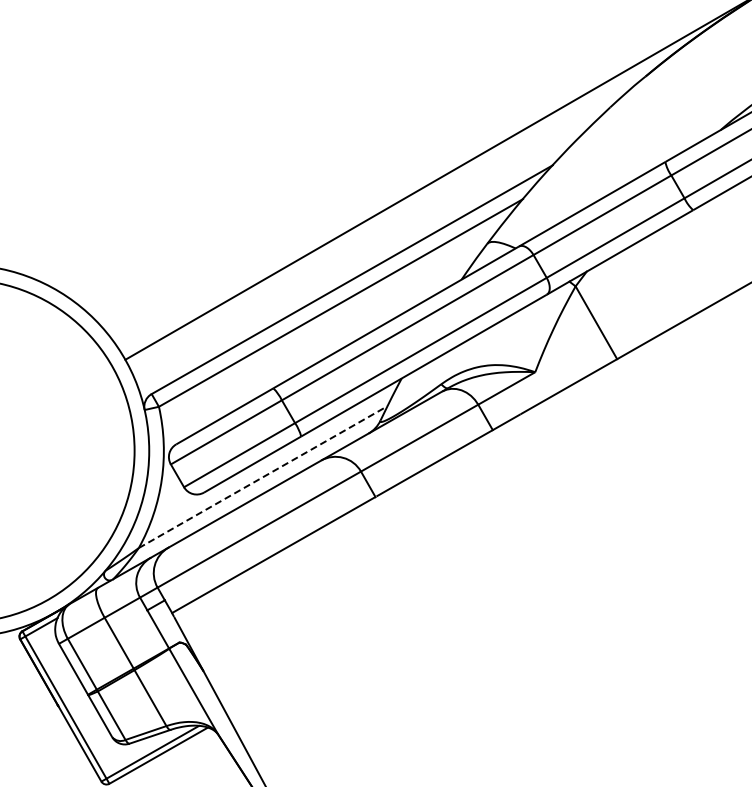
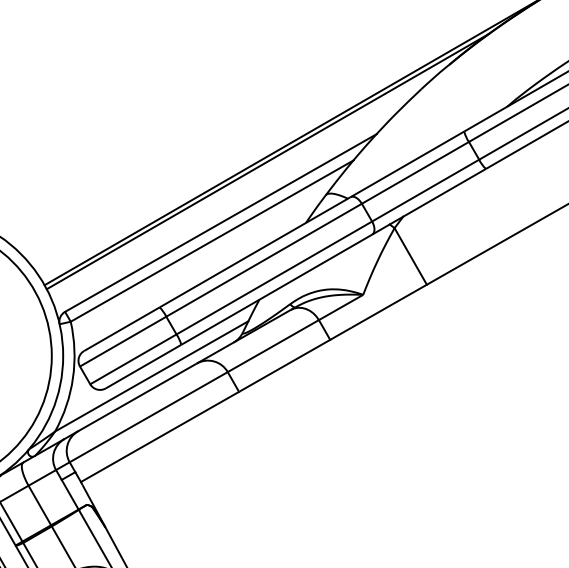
line: (412, 200) -> (267, 161), added
line: (263, 476) -> (151, 375), dashed -> solid

